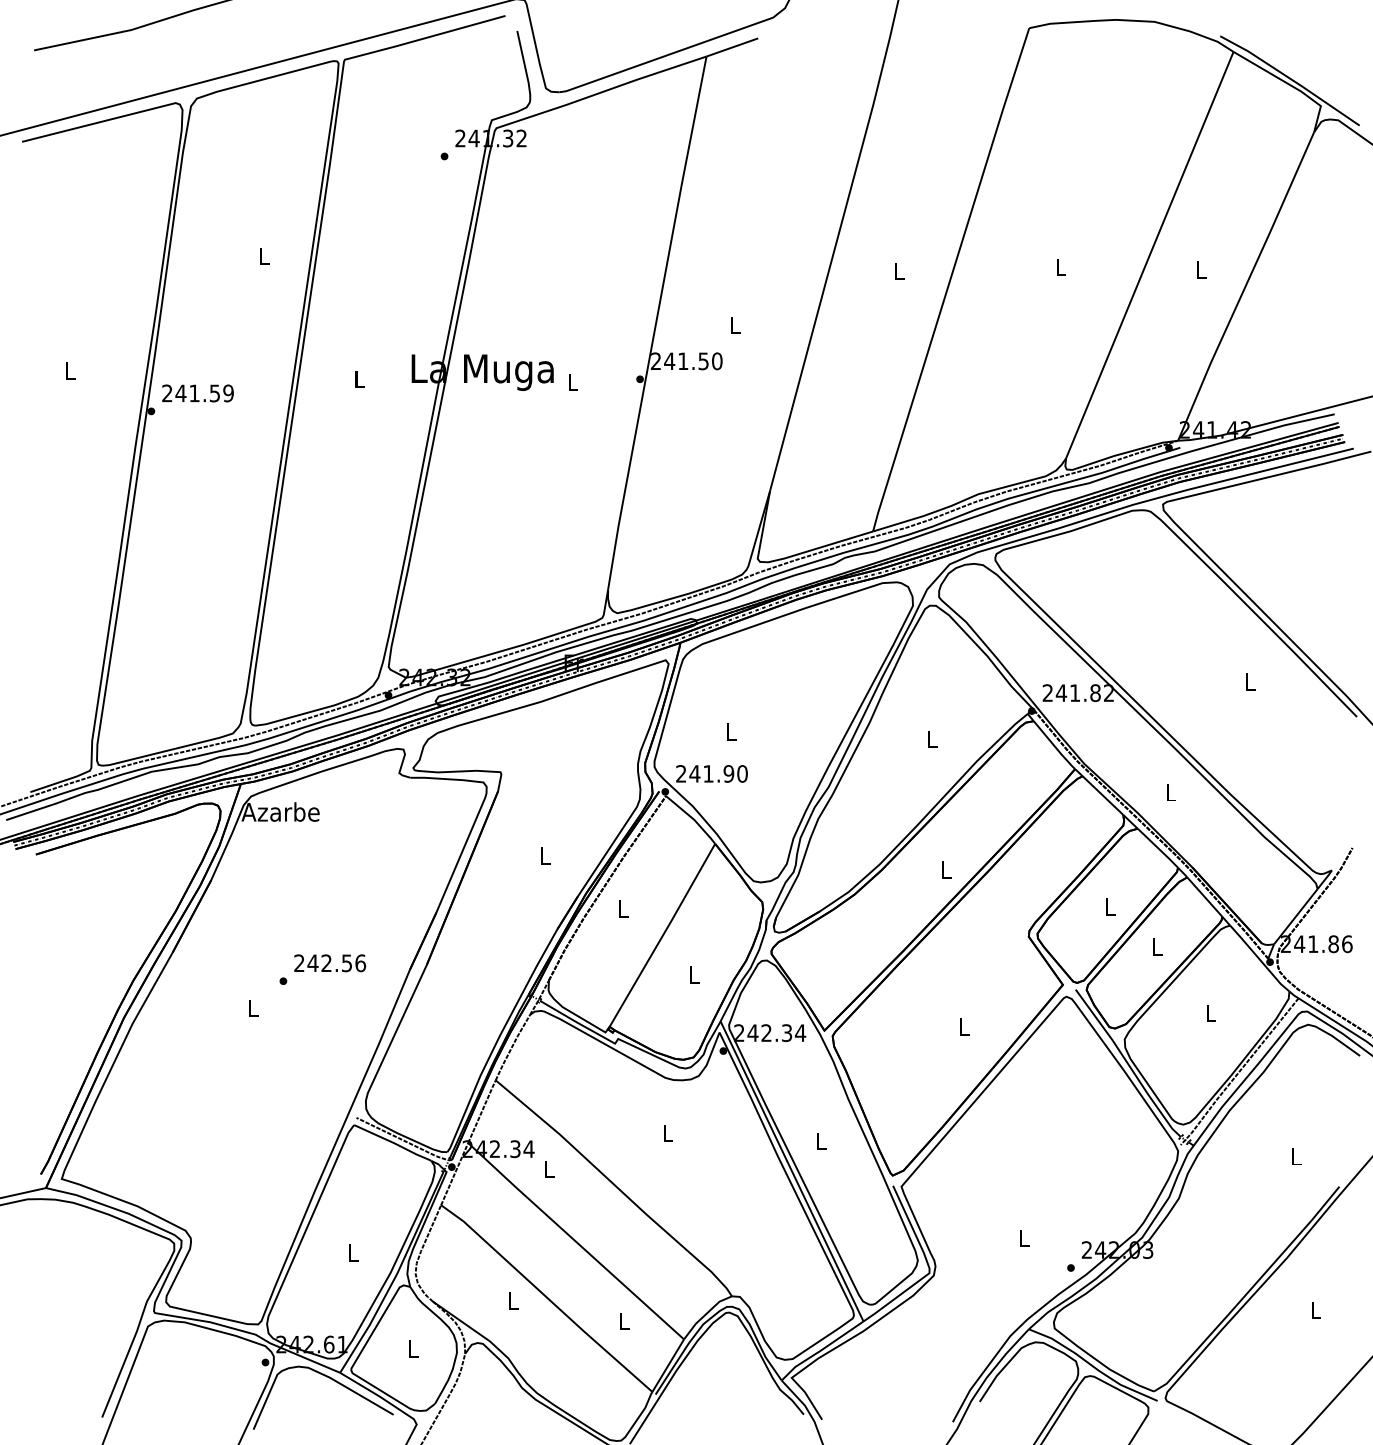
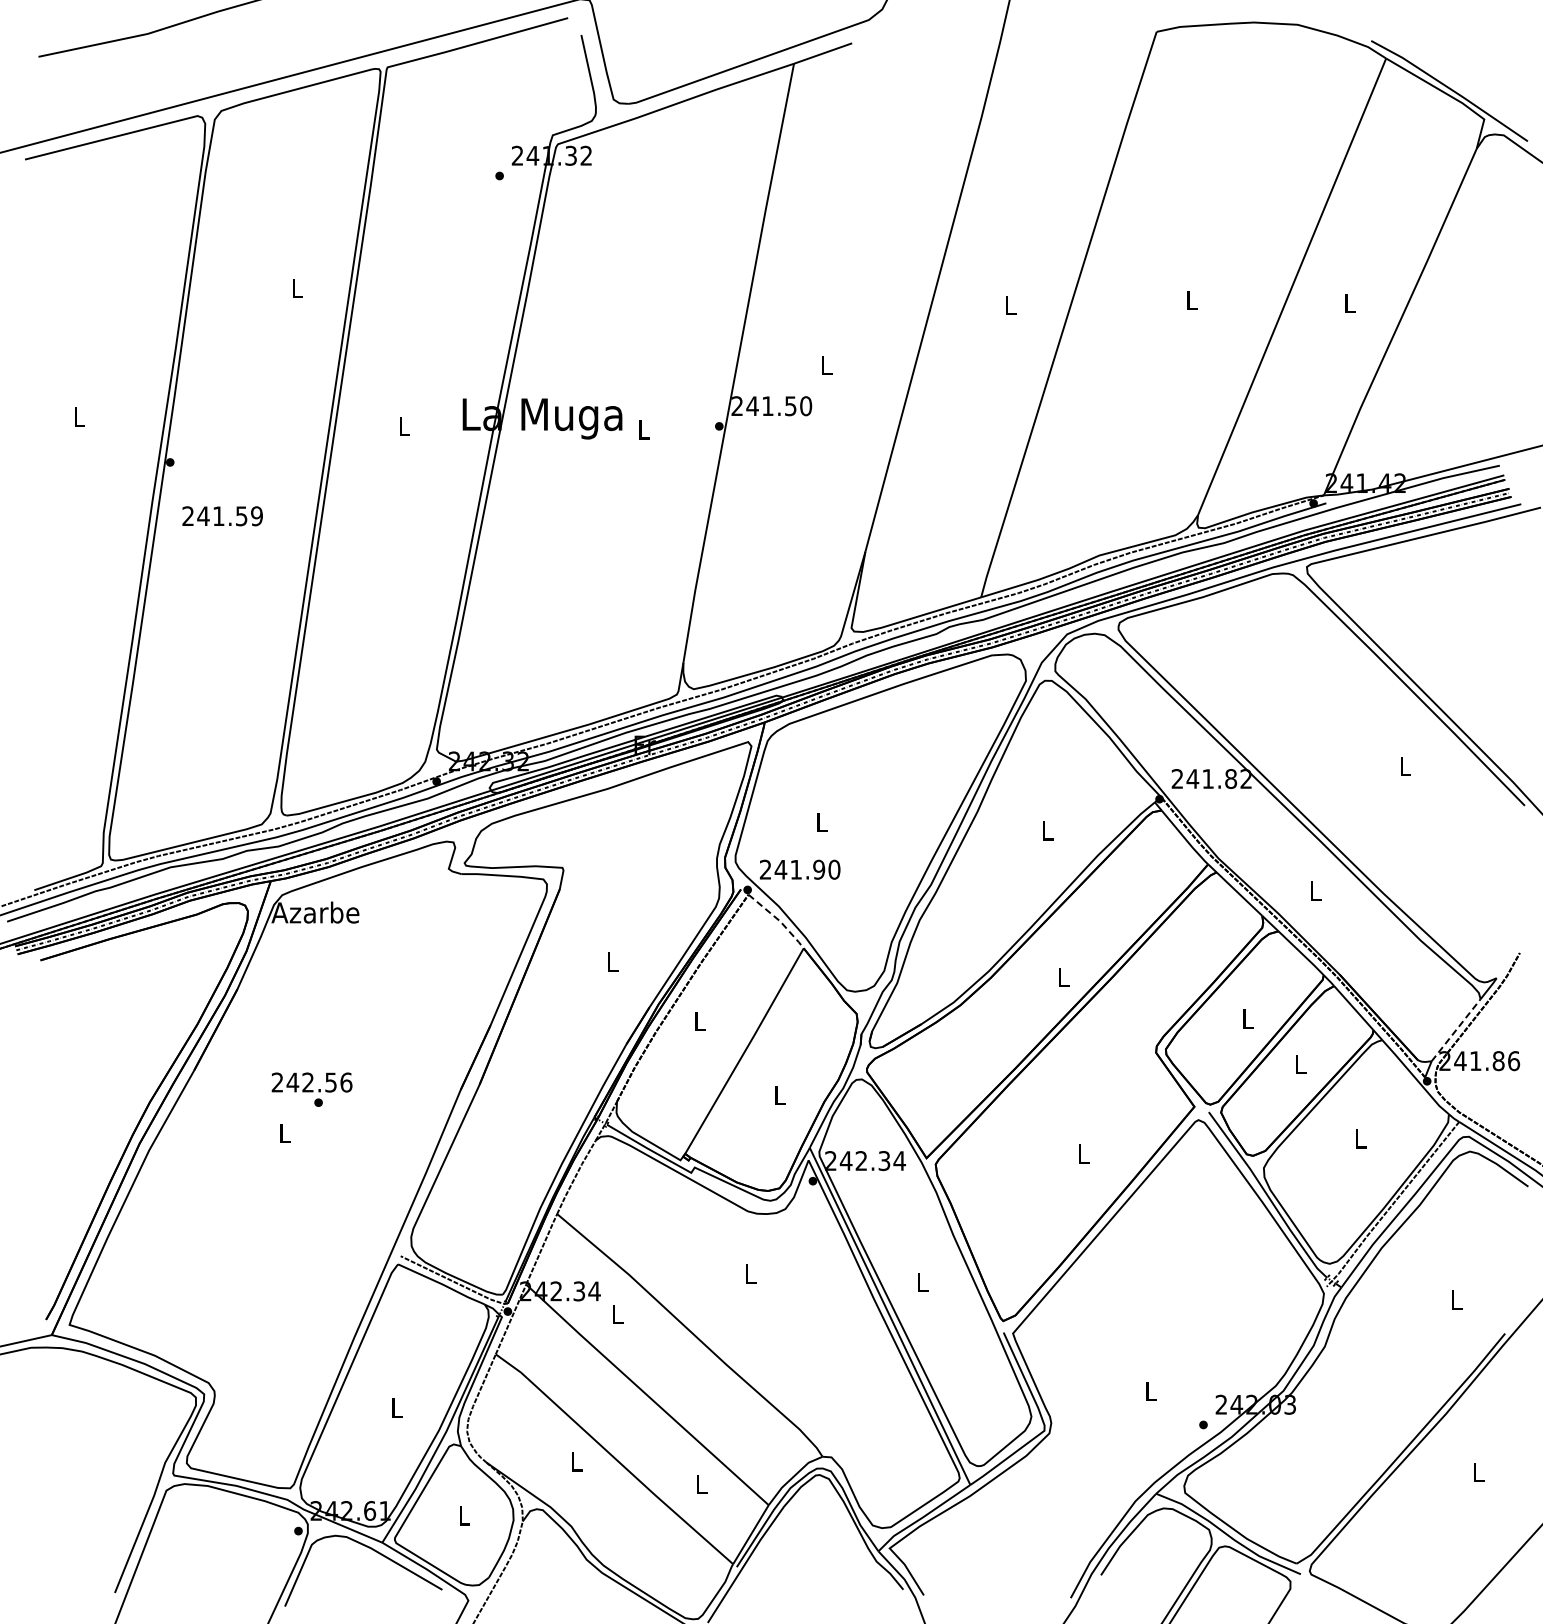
text: (197, 393) -> (222, 516), moved
line: (692, 819) -> (778, 920), solid -> dashed
line: (1296, 916) -> (1456, 1030), solid -> dashed
text: (329, 963) -> (311, 1082), moved

